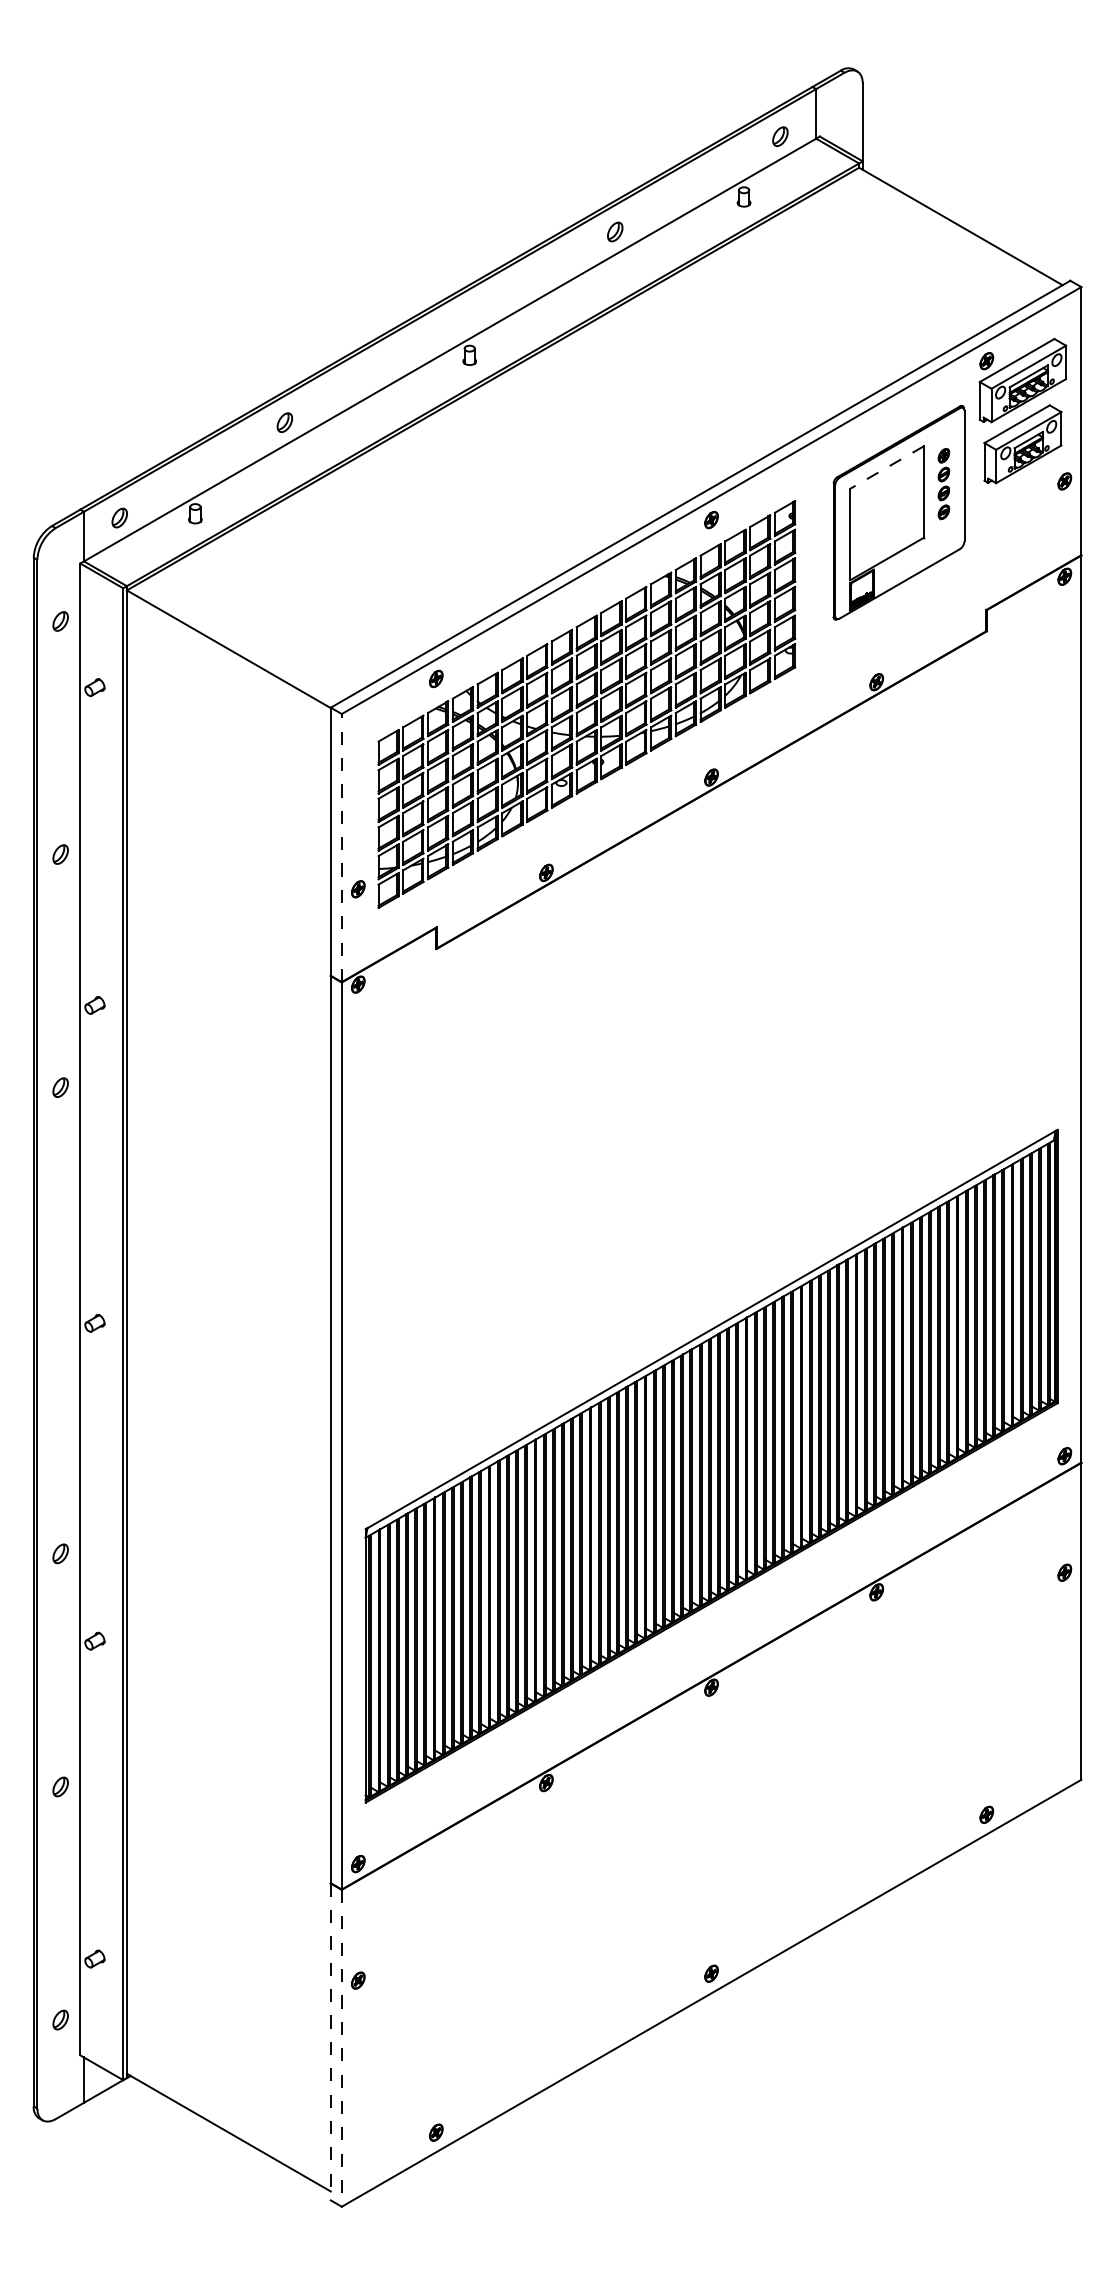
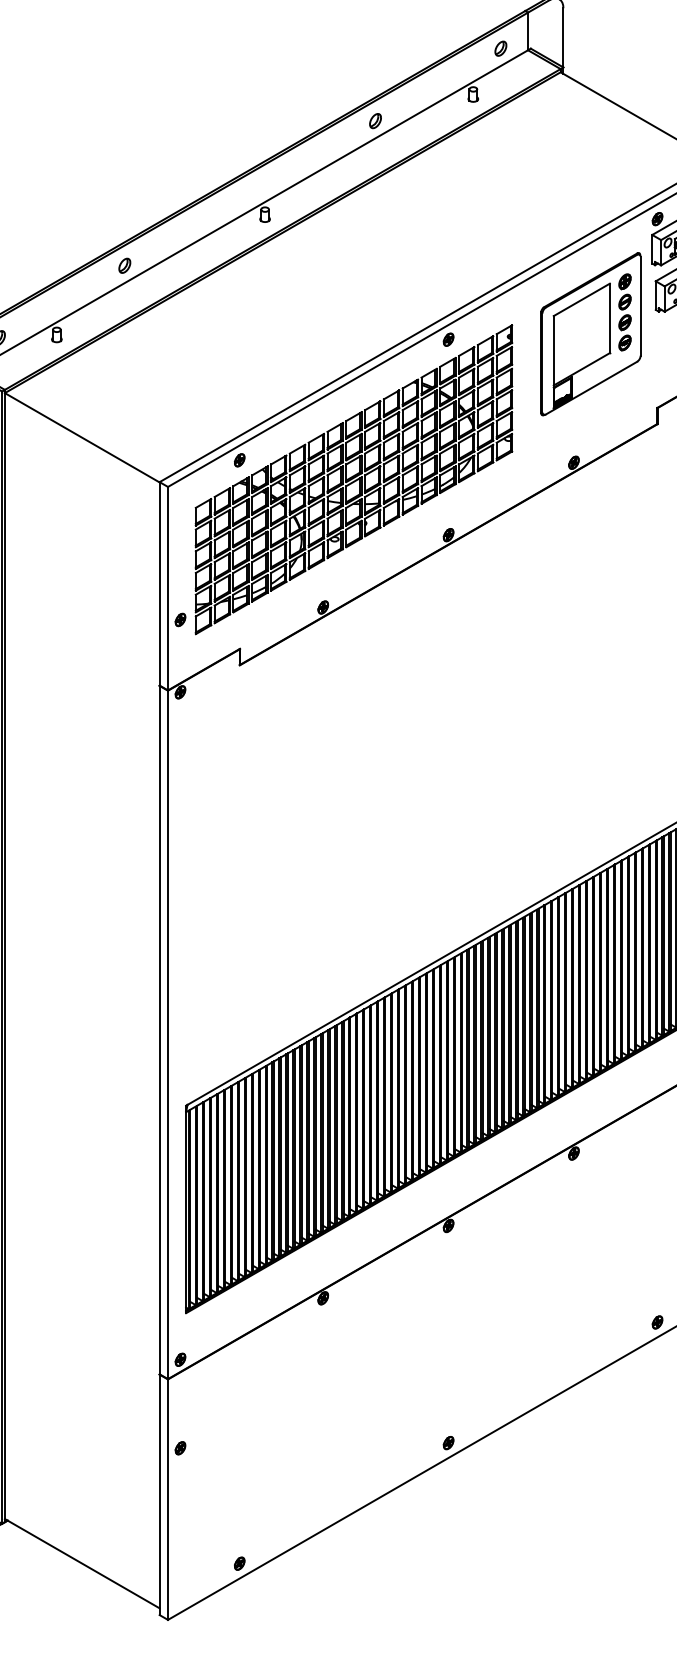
line: (887, 467) -> (582, 299), dashed -> solid
part: (943, 483) -> (624, 311), size x1.43
line: (341, 847) -> (167, 588), dashed -> solid
line: (330, 2042) -> (159, 1495), dashed -> solid
line: (341, 2048) -> (167, 1499), dashed -> solid

